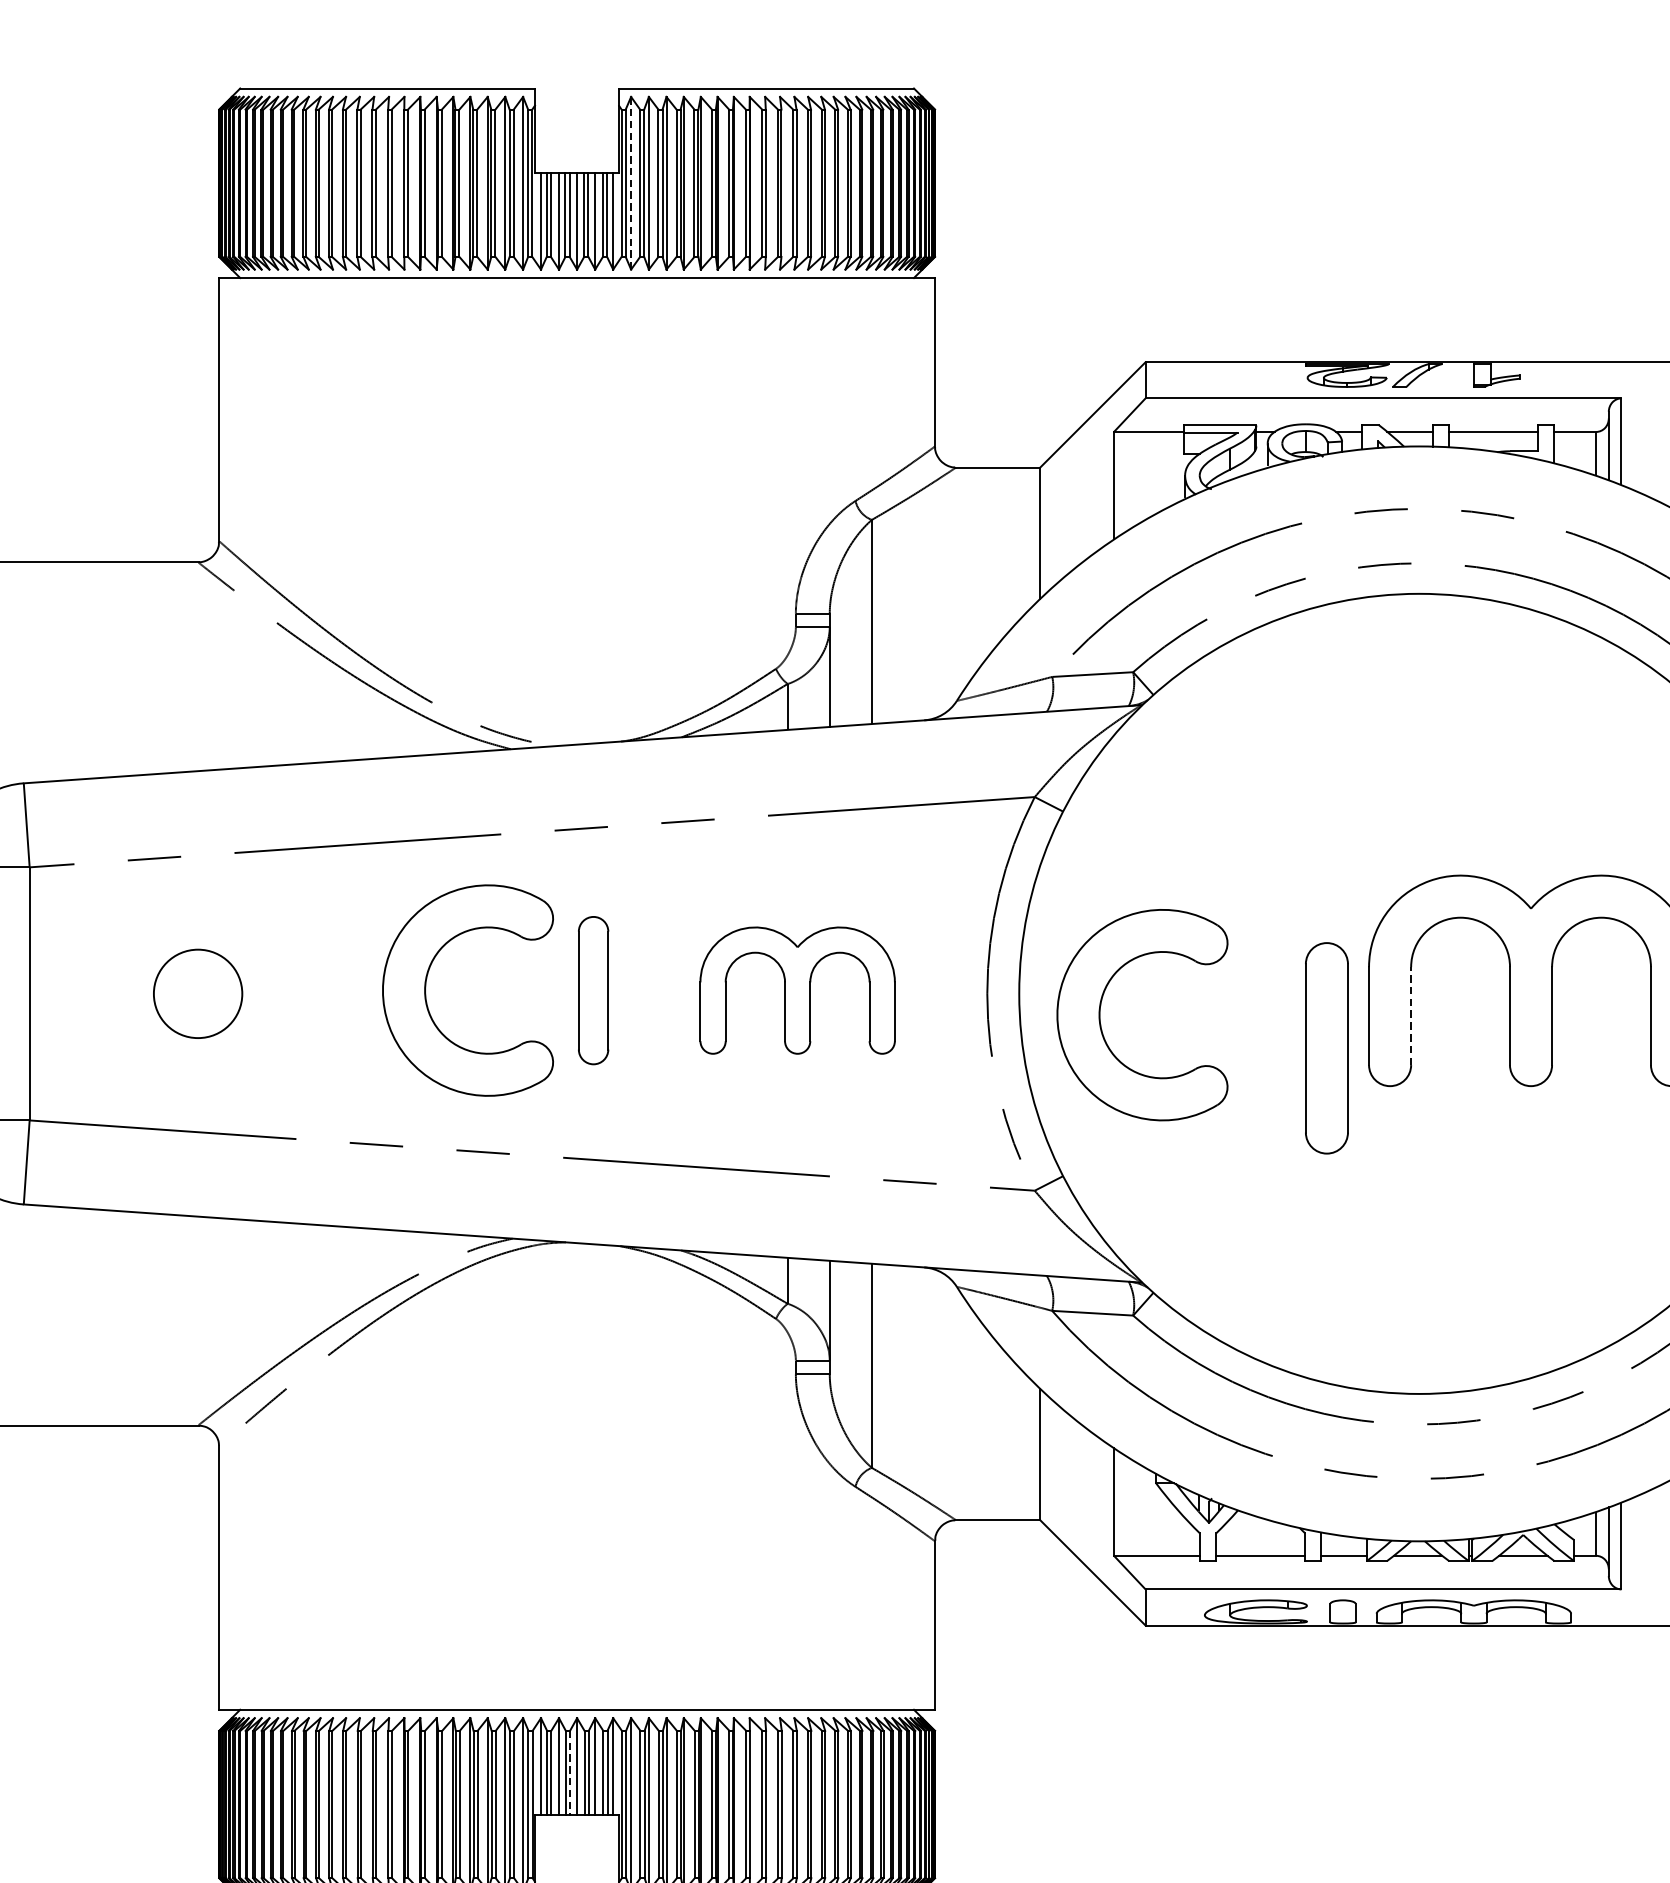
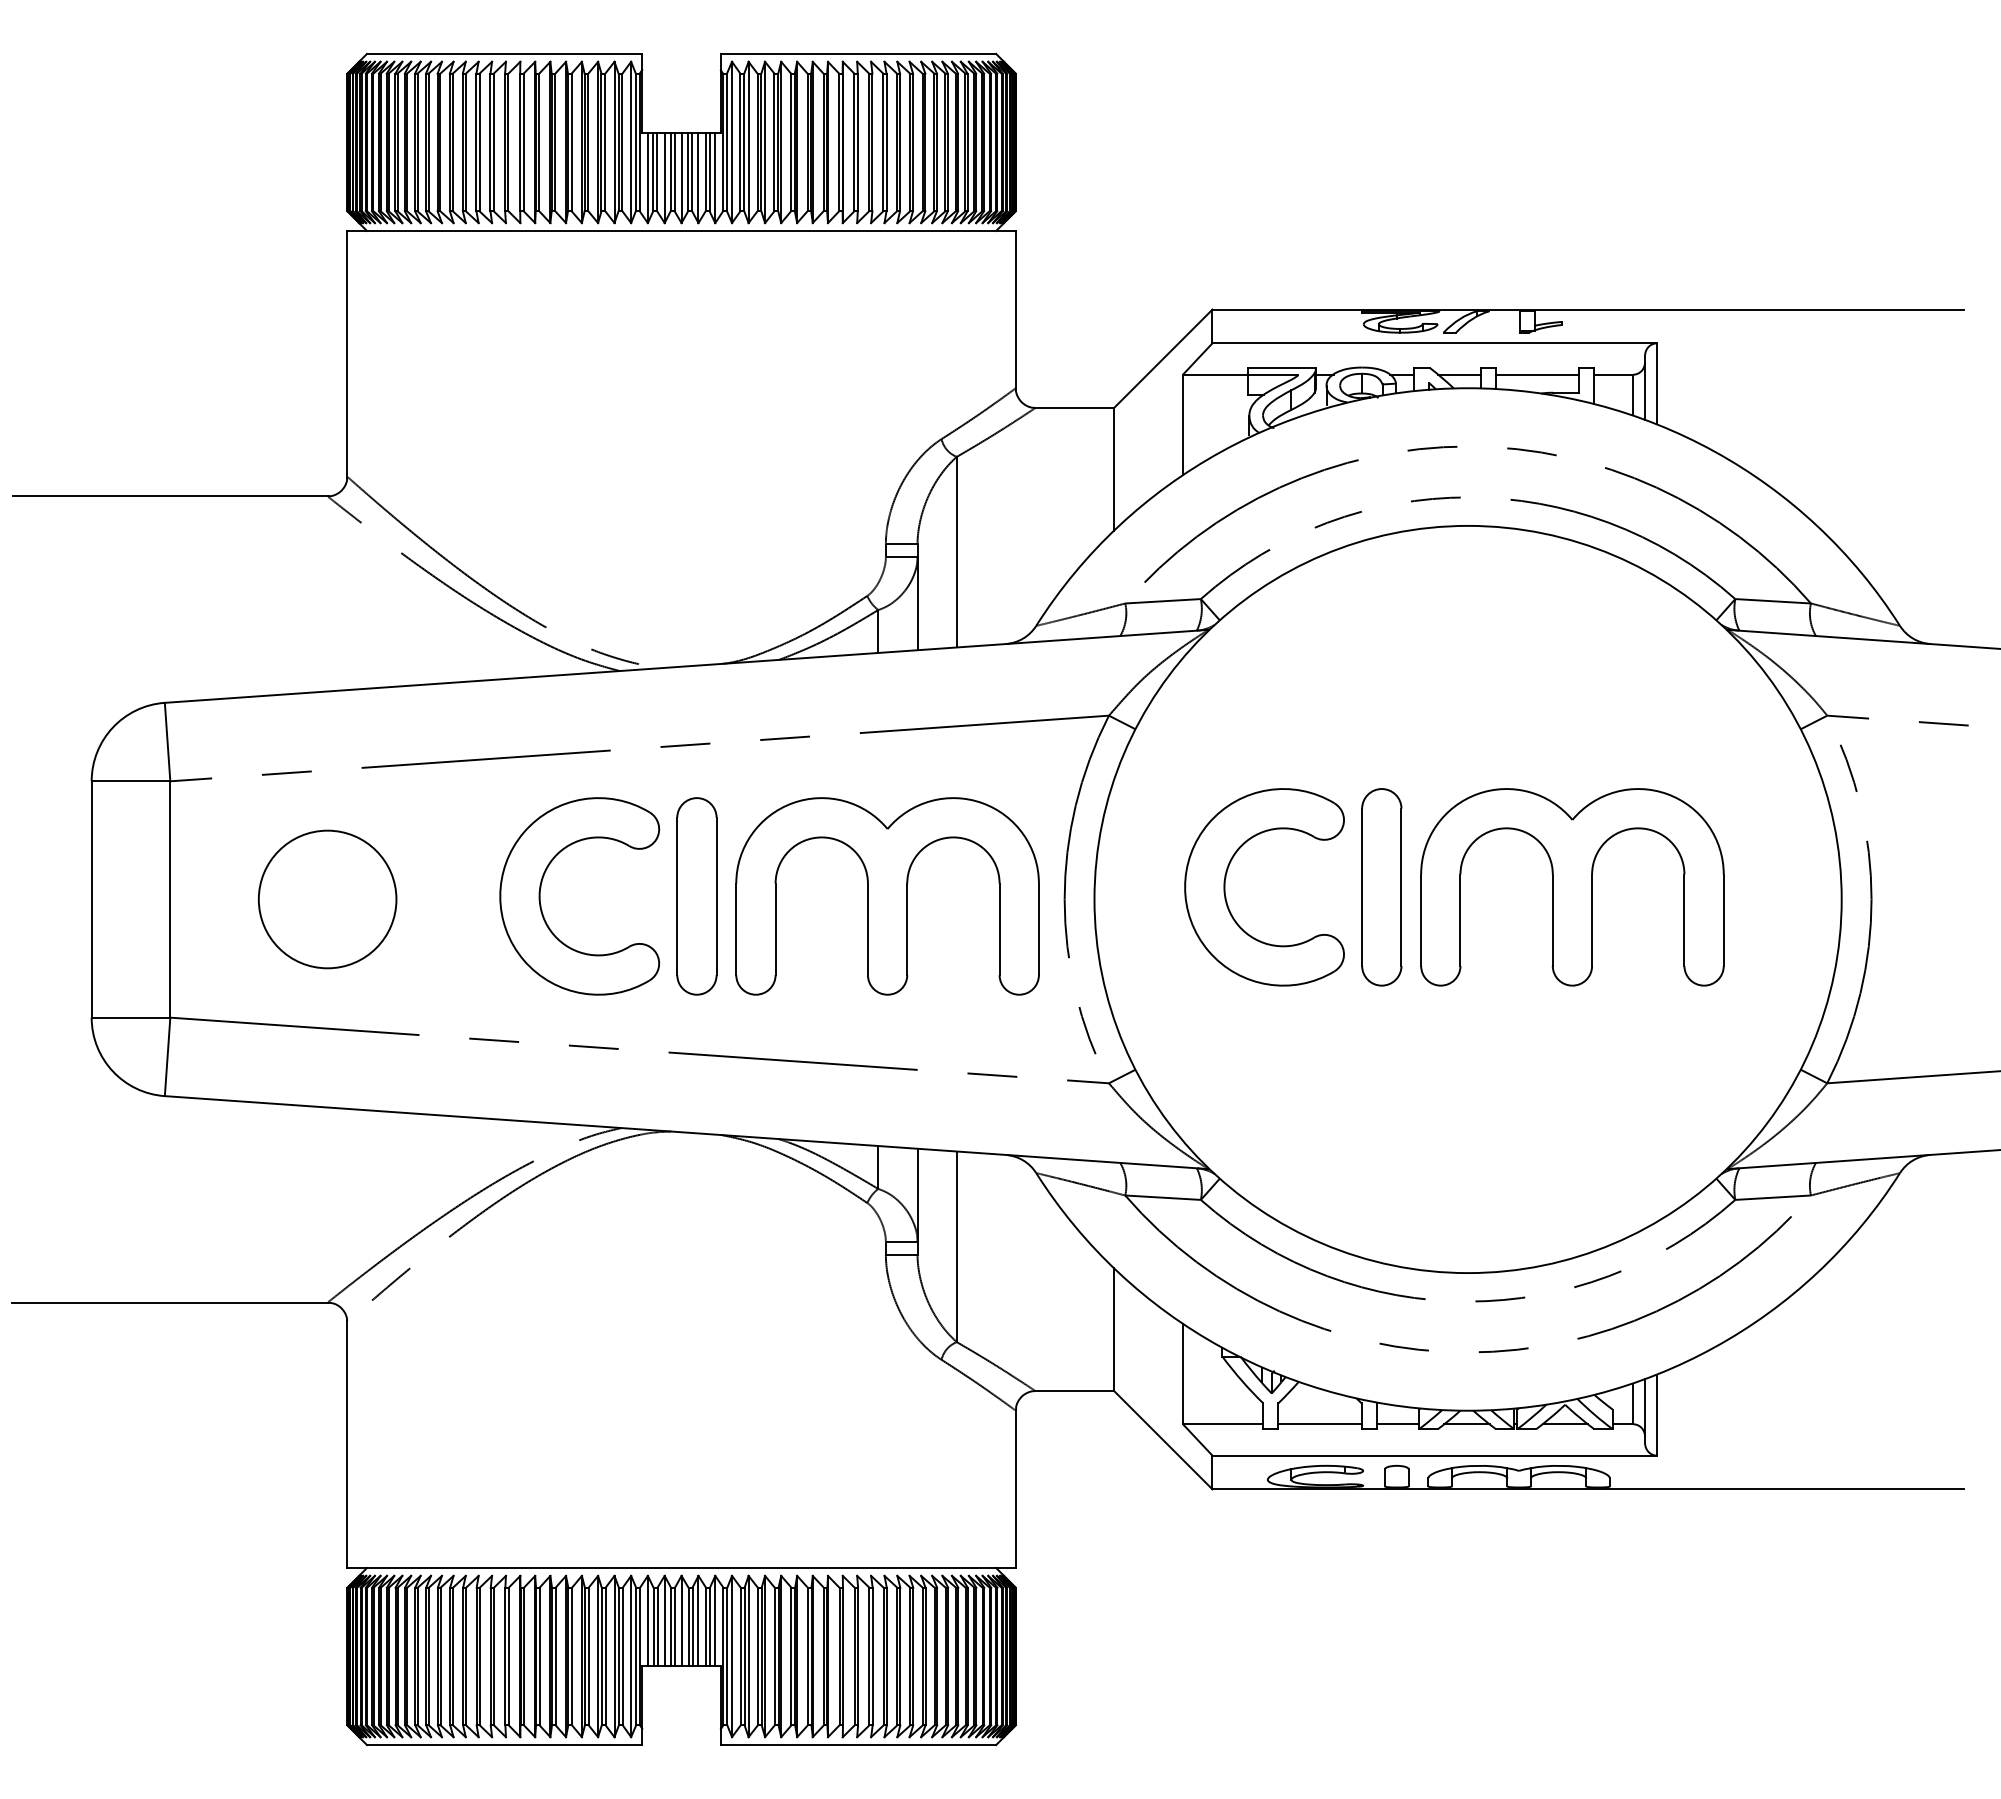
line: (631, 183) -> (732, 142), dashed -> solid
part: (593, 990) -> (696, 896), size x1.43
part: (797, 990) -> (887, 896), size x1.67
circle: (197, 993) -> (327, 899), size x1.67
part: (1100, 1015) -> (1225, 887), moved
line: (1411, 1016) -> (1460, 920), dashed -> solid
part: (1326, 1048) -> (1381, 887), moved
line: (570, 1773) -> (675, 1627), dashed -> solid

